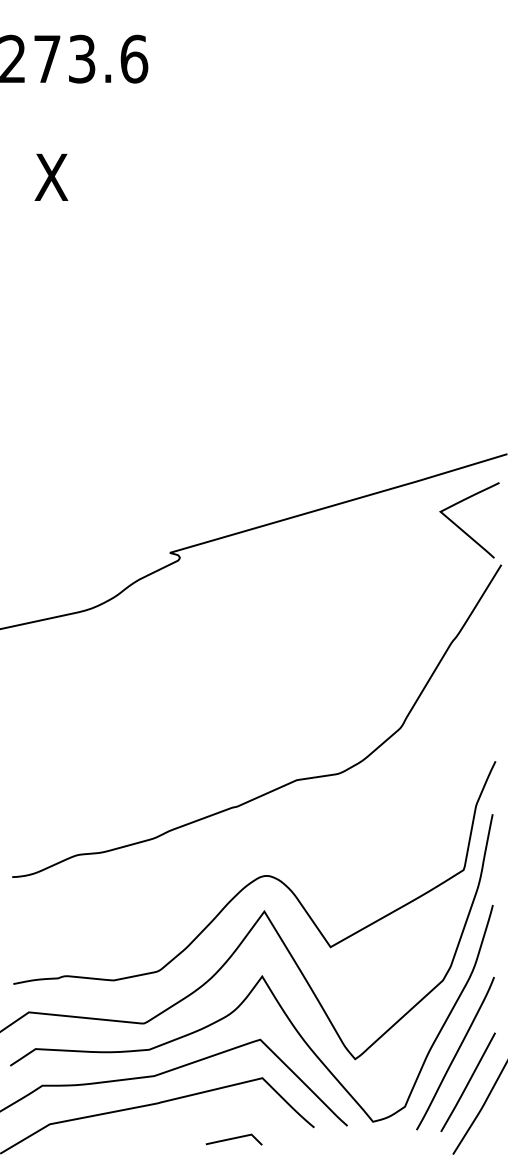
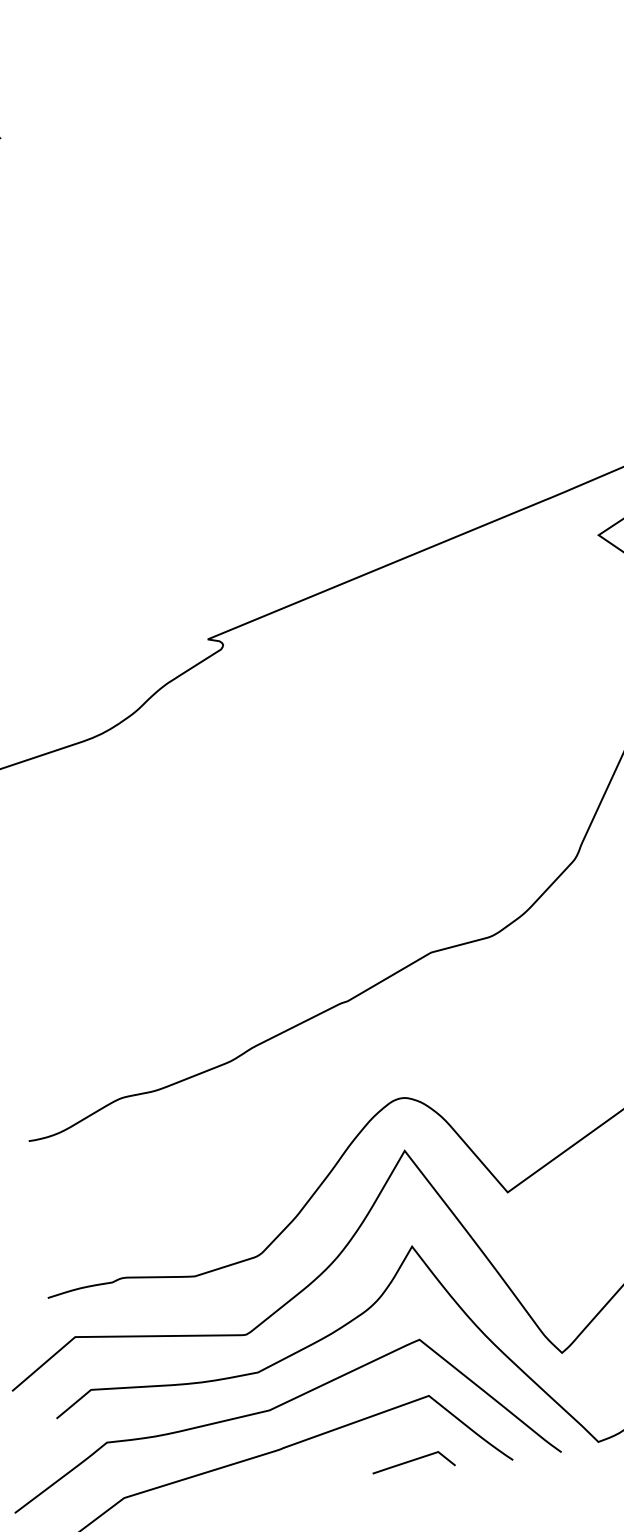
line: (233, 1139) -> (412, 1462), moved

